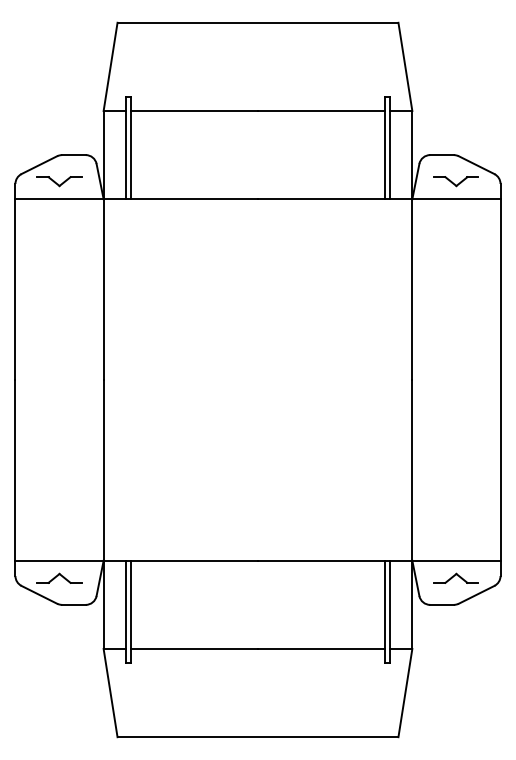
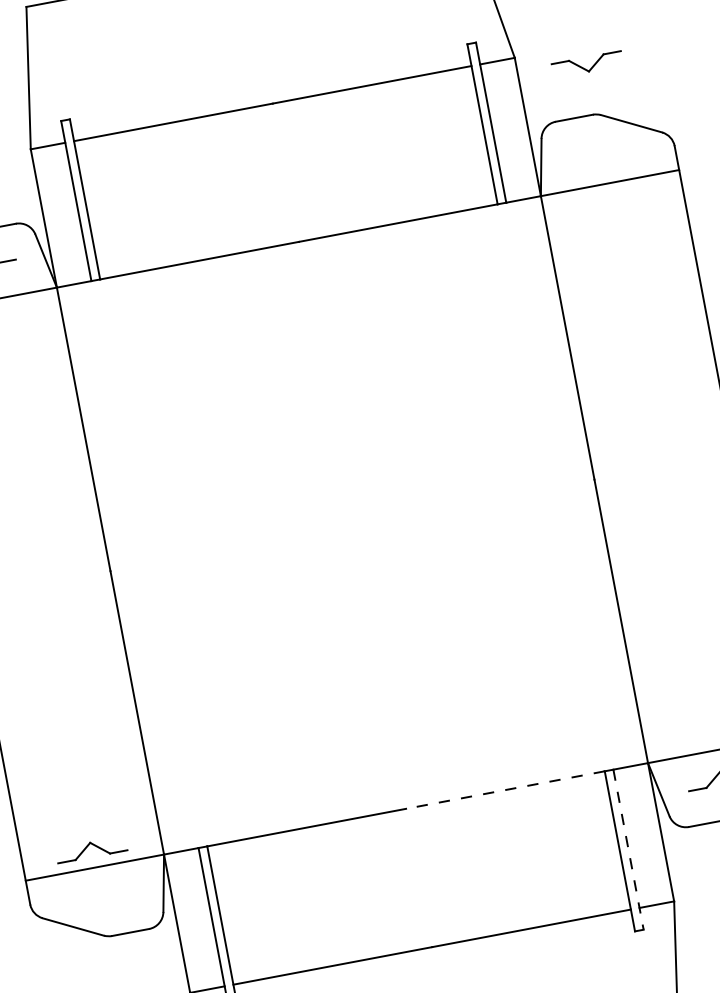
part: (455, 181) -> (586, 64), moved
line: (320, 560) -> (503, 789), solid -> dashed
part: (59, 577) -> (91, 848), moved
line: (390, 612) -> (629, 850), solid -> dashed

